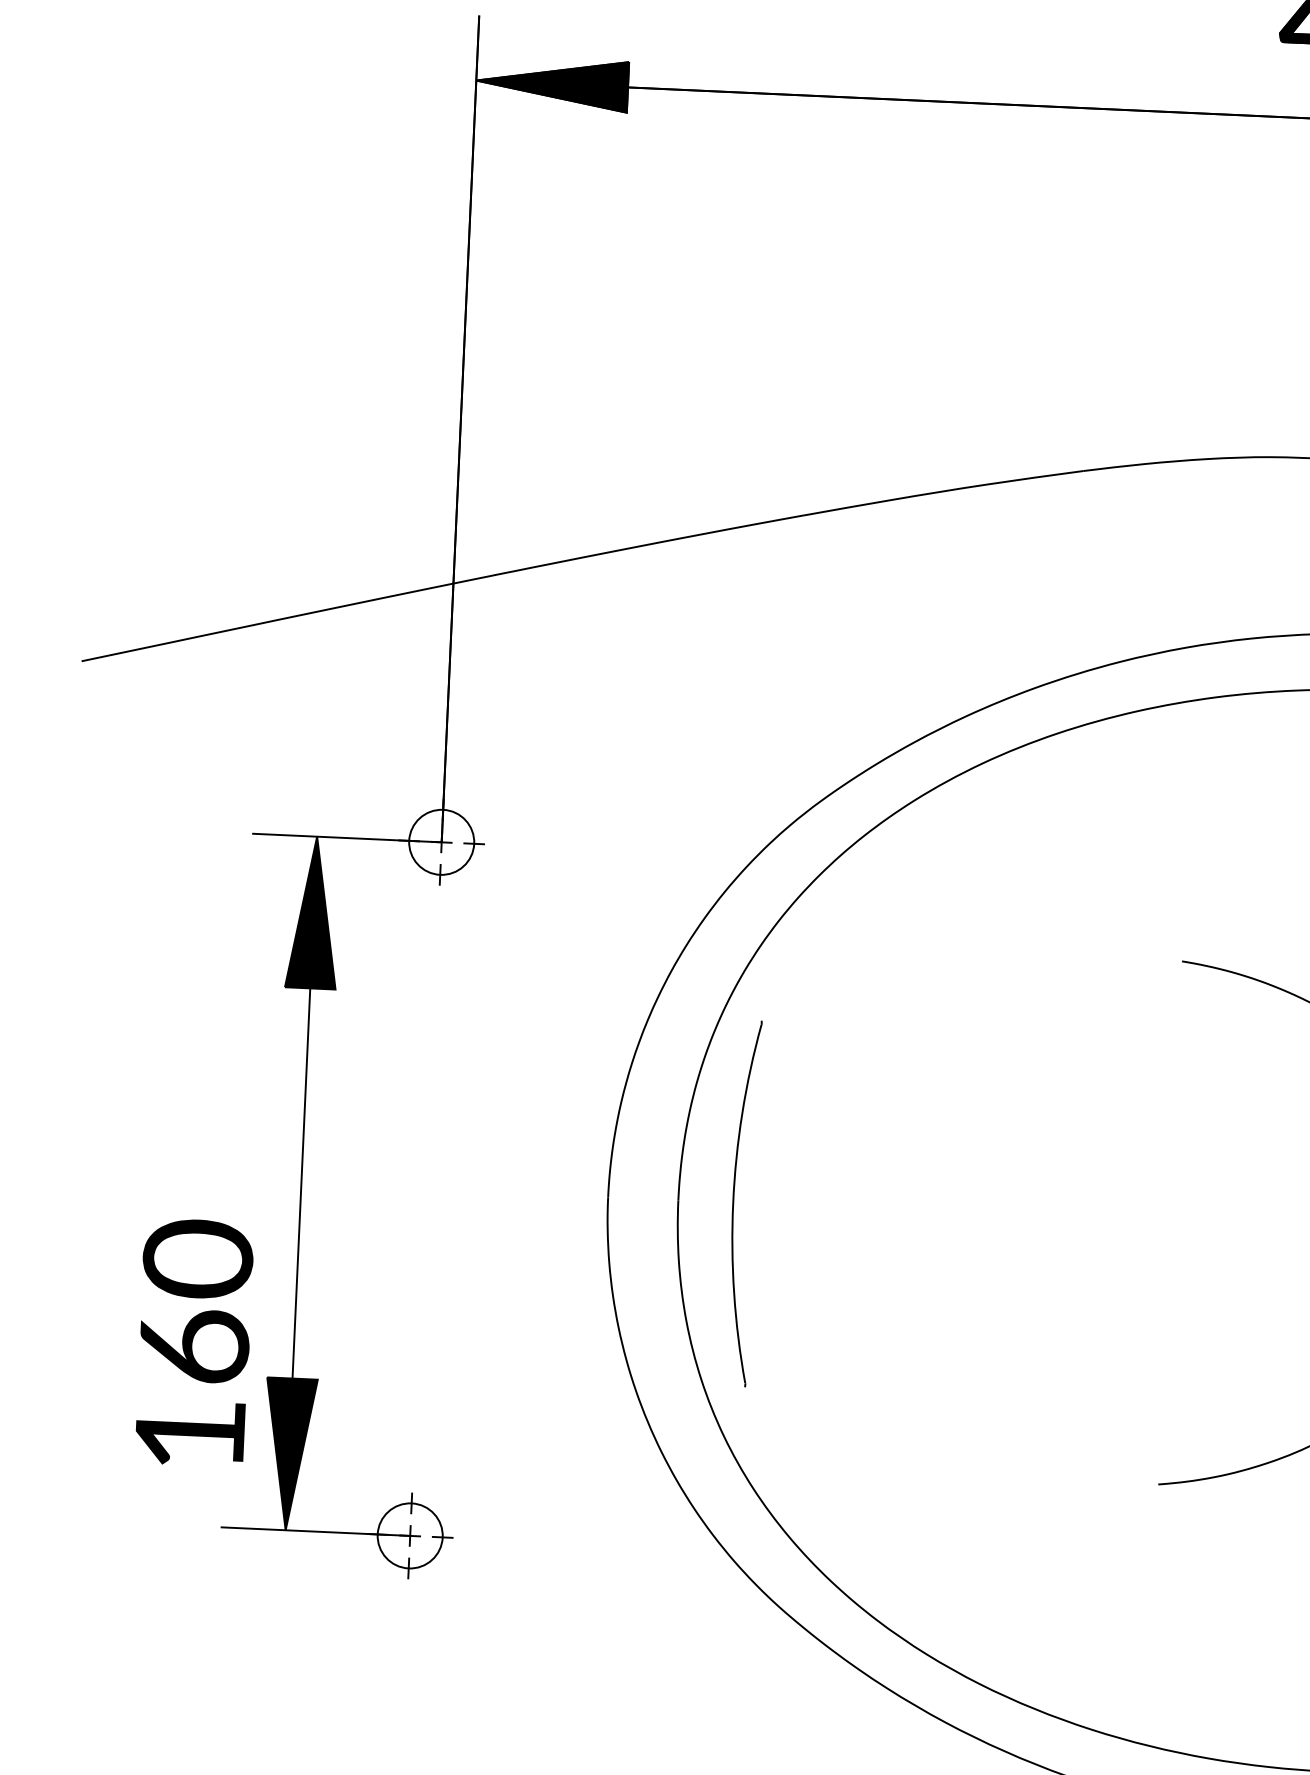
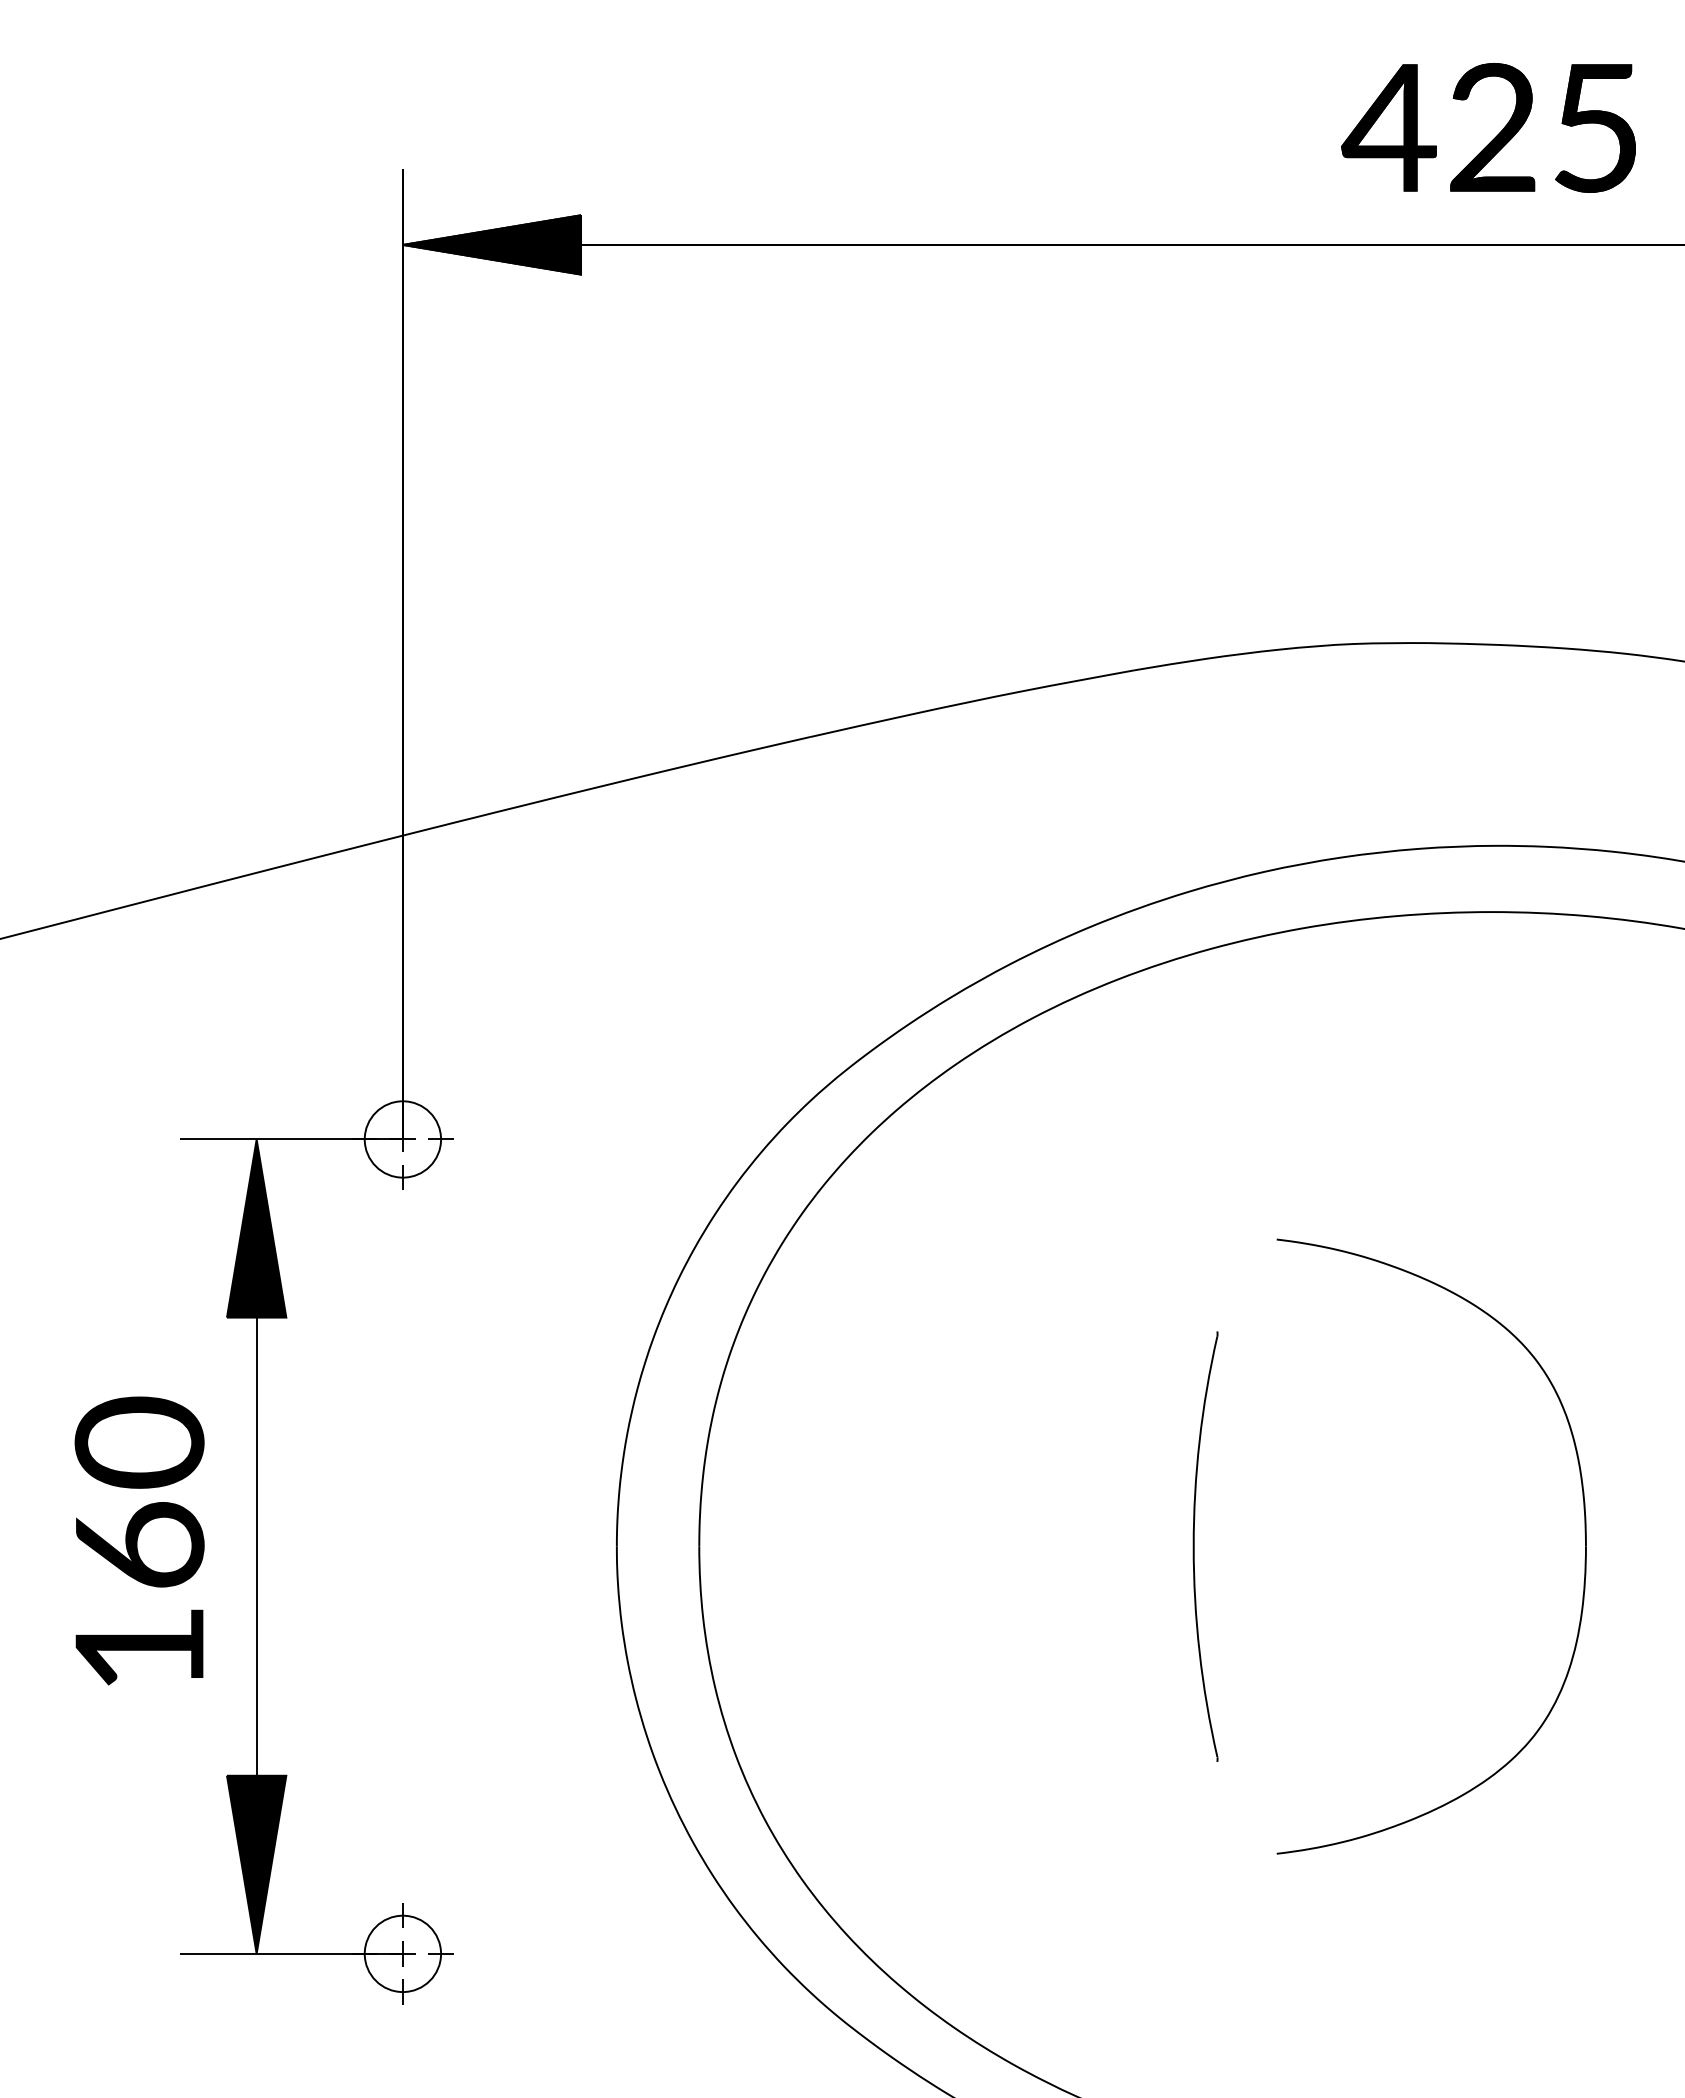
part: (733, 1202) -> (1194, 1546), moved
text: (194, 1342) -> (139, 1540), moved

